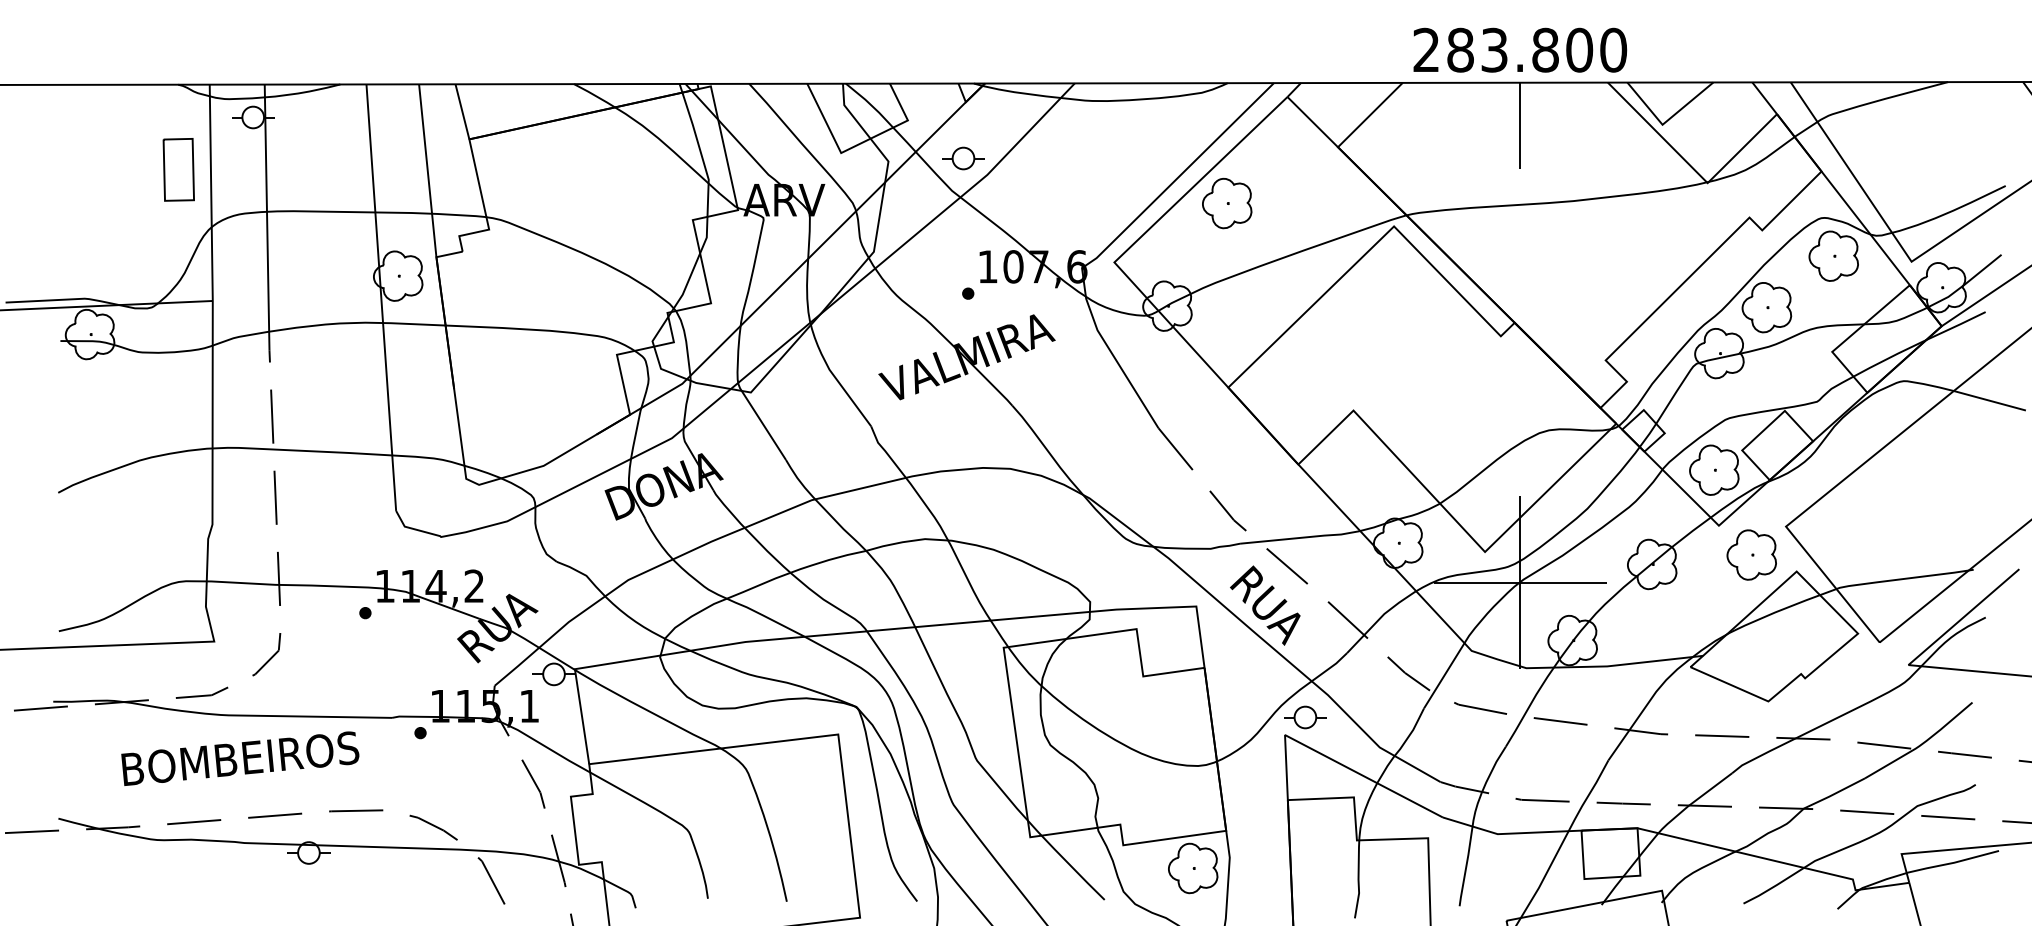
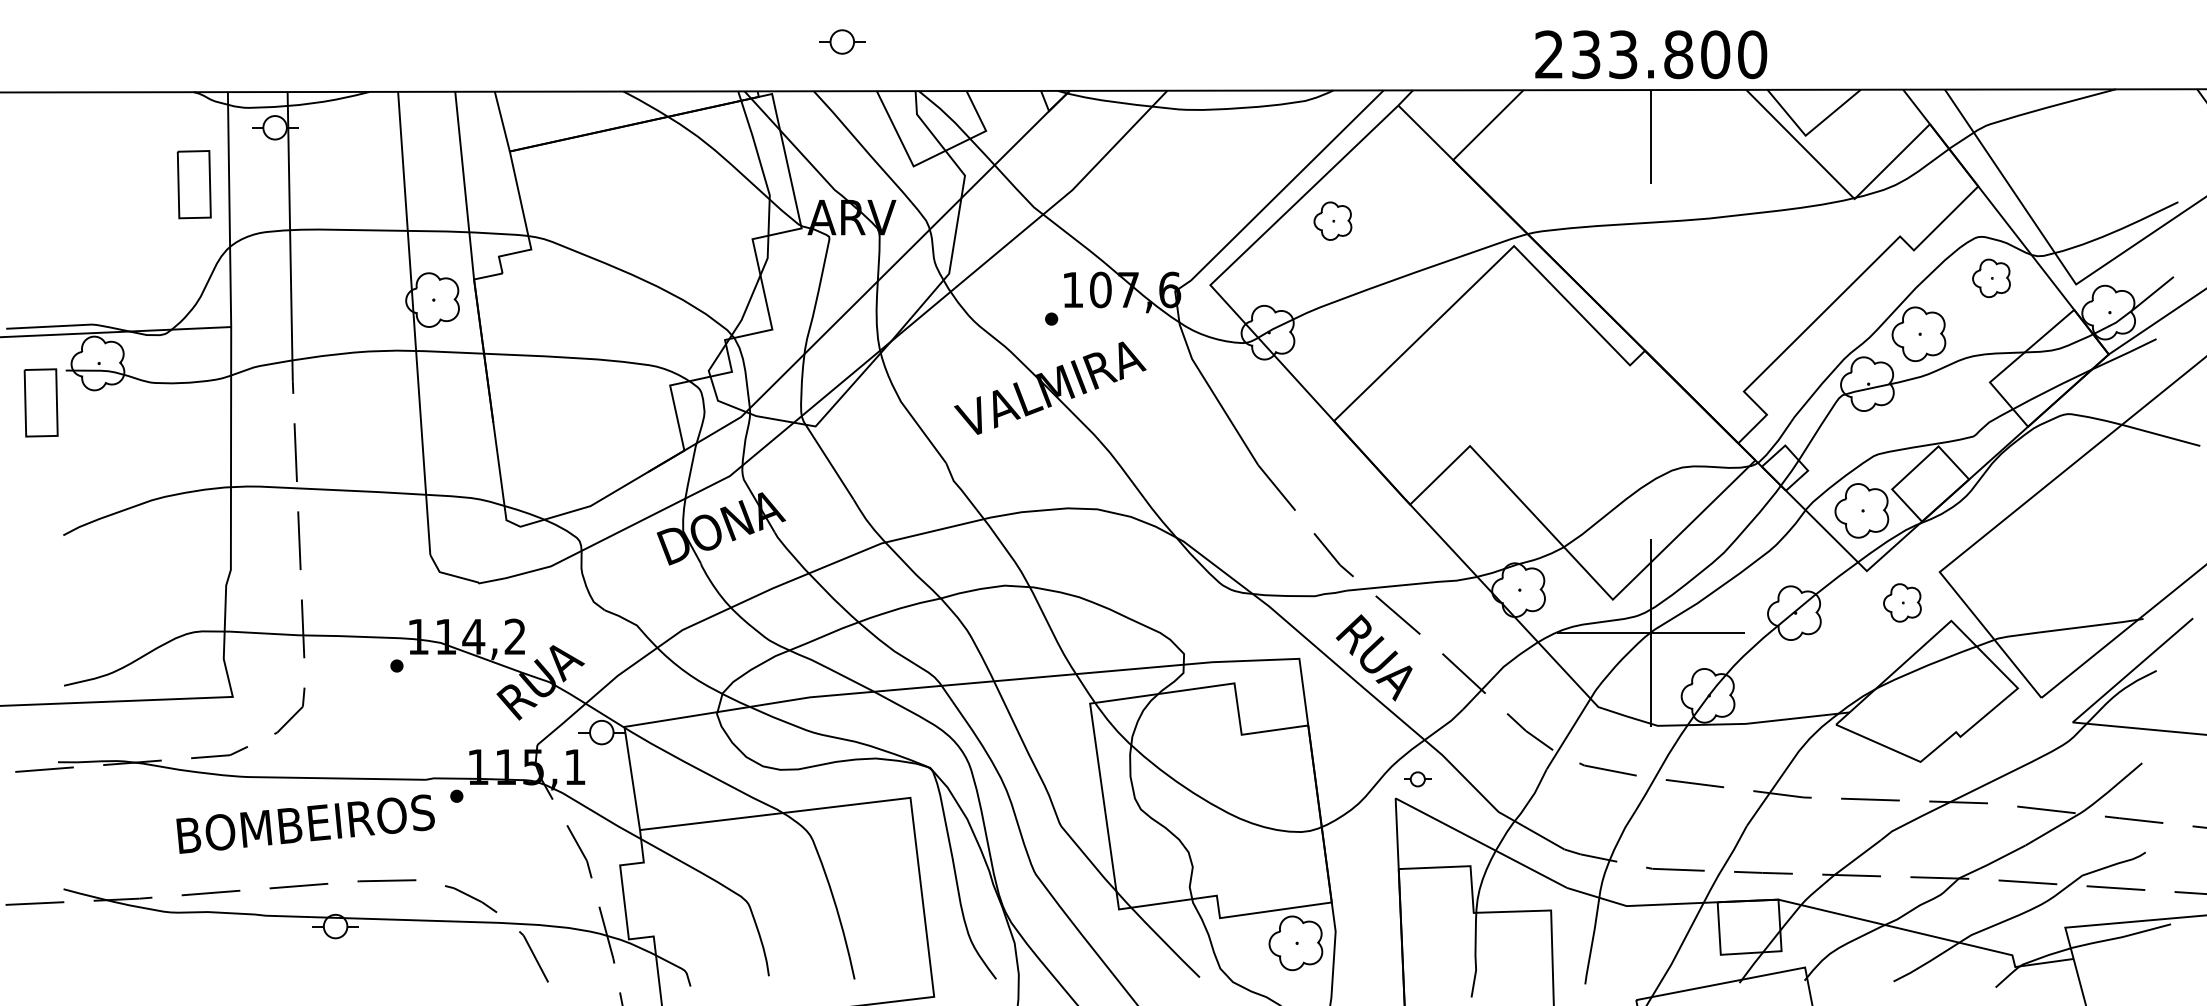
text: (1460, 49) -> (1586, 53), 283.800 -> 233.800
part: (963, 158) -> (842, 41), moved
part: (1227, 203) -> (1333, 221), size x0.7
part: (1833, 255) -> (1991, 277), size x0.7
part: (37, 370) -> (40, 402), added
part: (1751, 554) -> (1902, 602), size x0.7
part: (1305, 717) -> (1417, 779), size x0.6
text: (240, 758) -> (305, 823), moved

